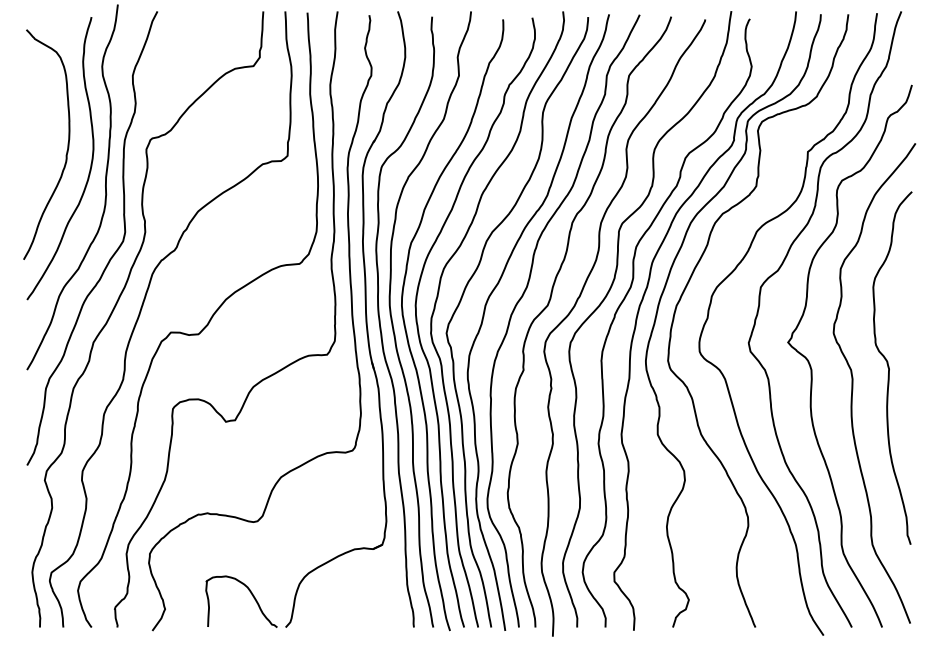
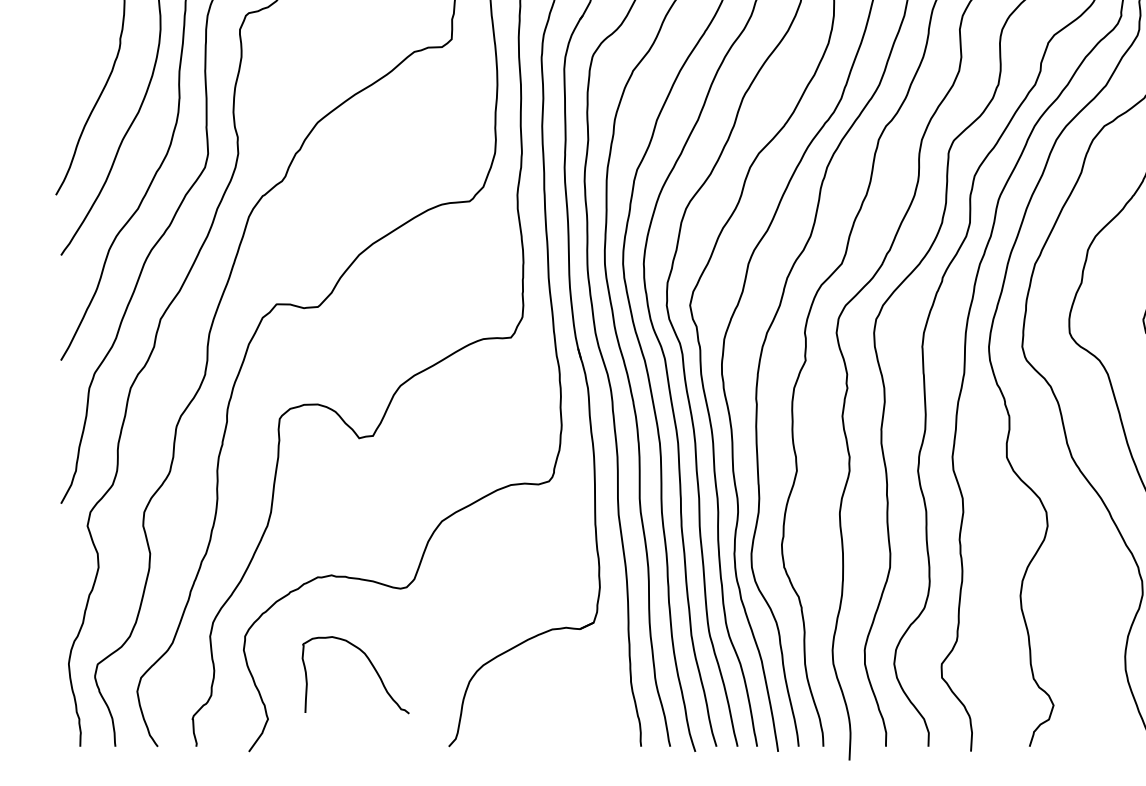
curve: (250, 593) -> (369, 662), moved

